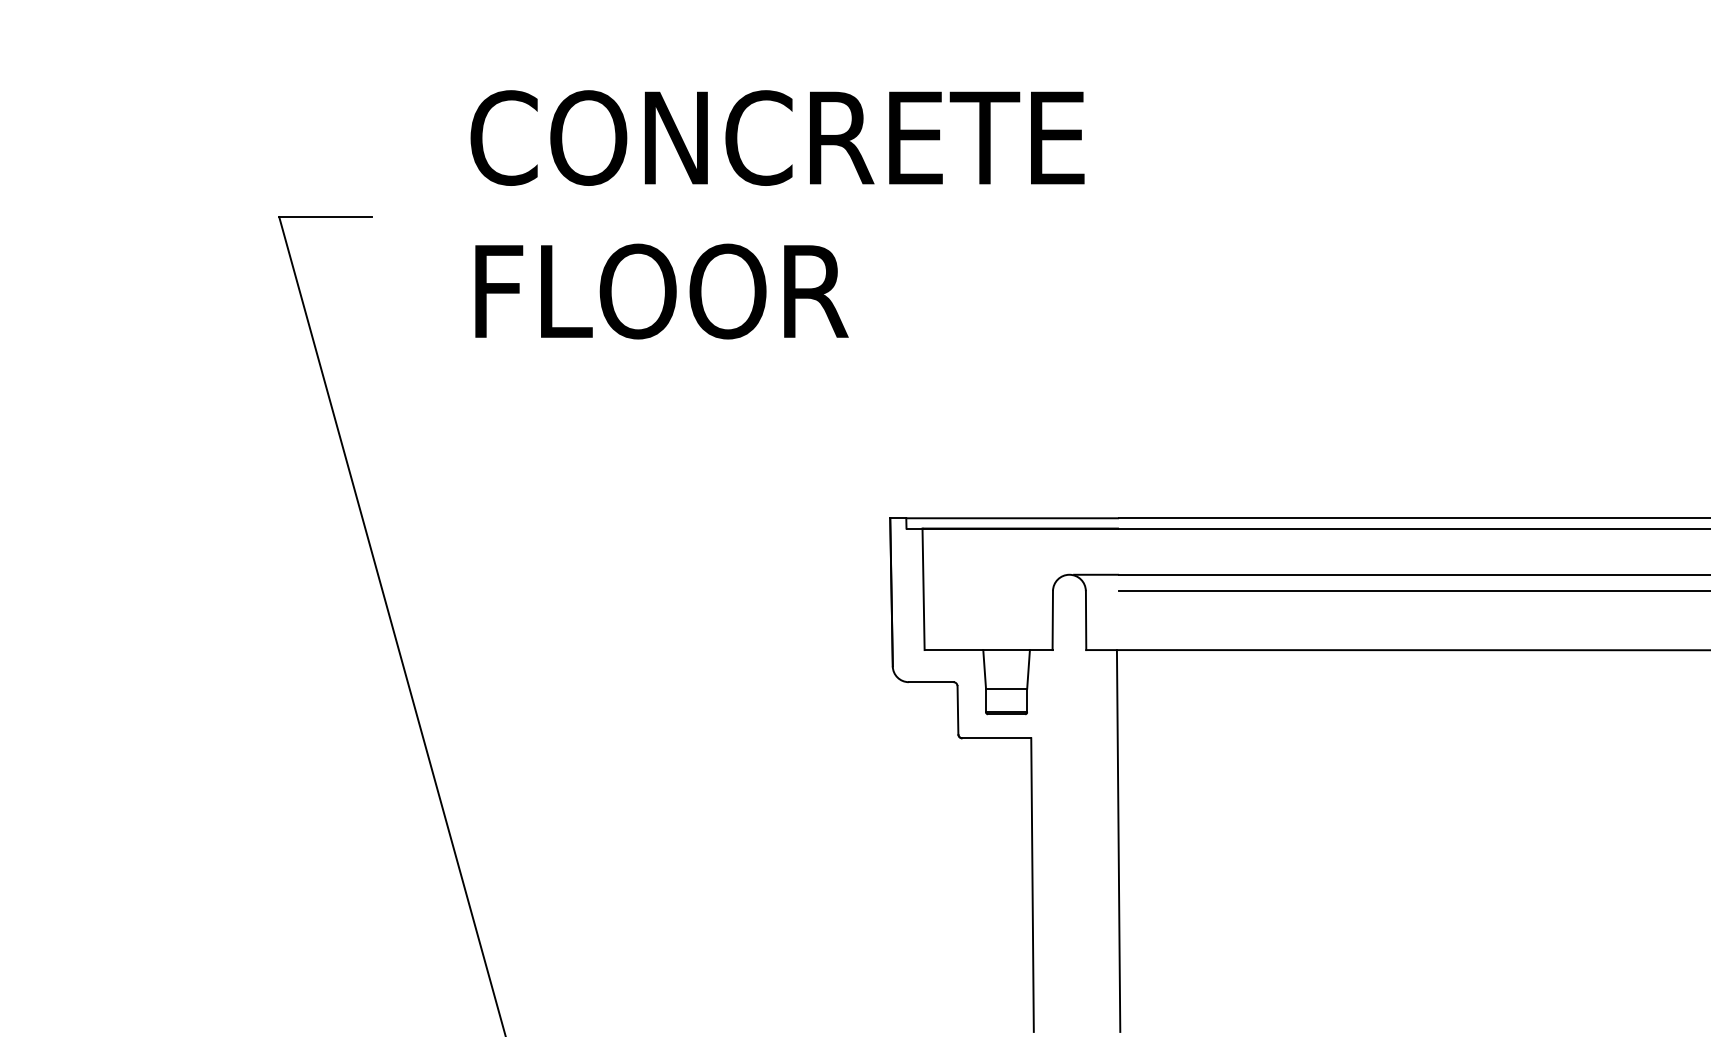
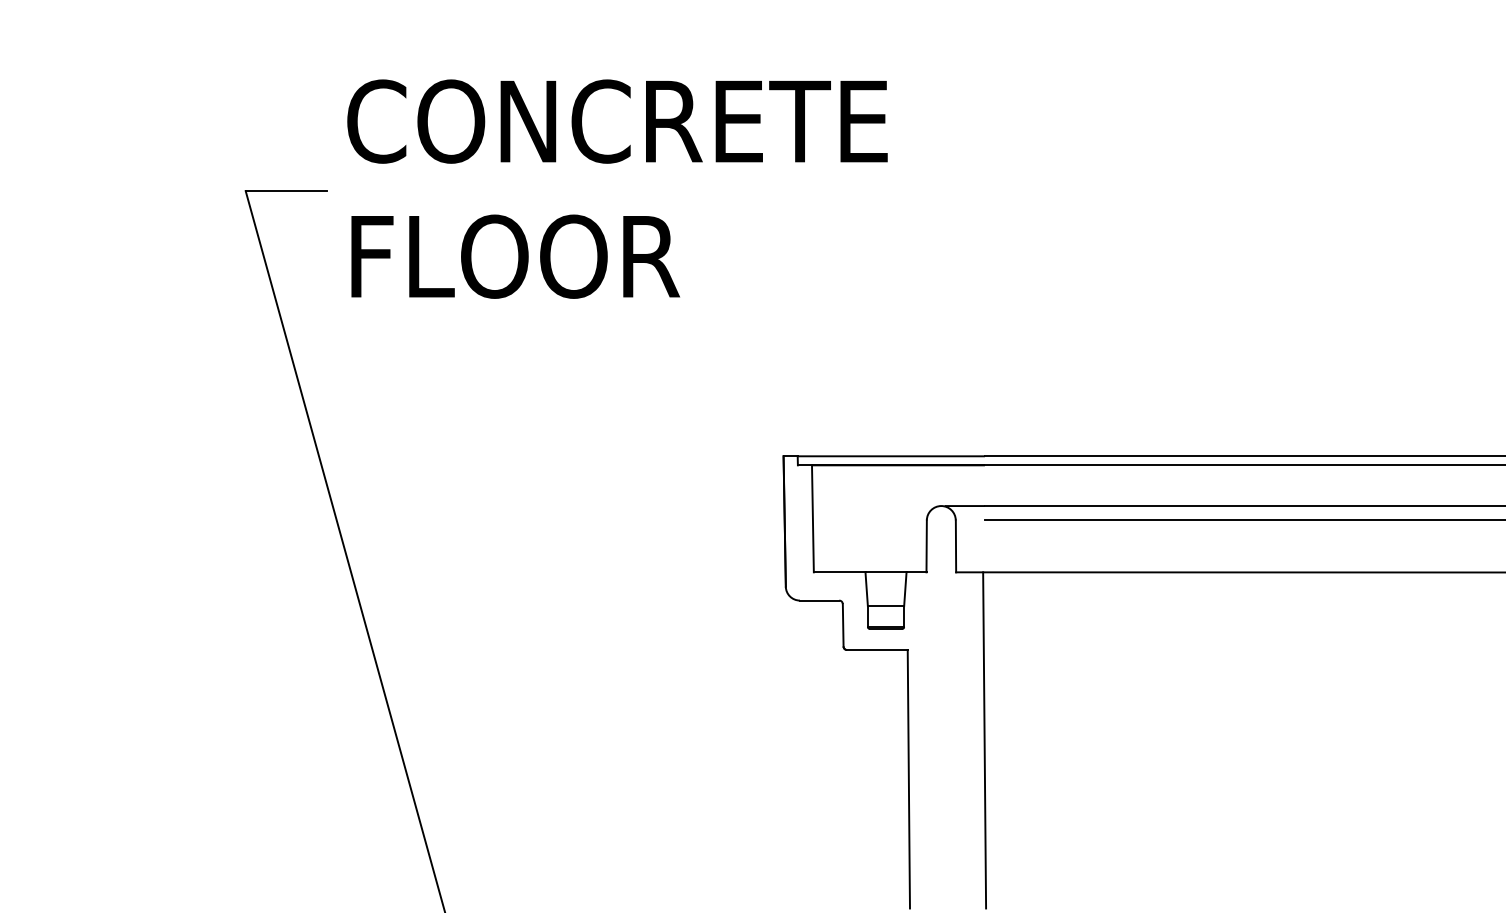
text: (777, 214) -> (617, 188), moved

